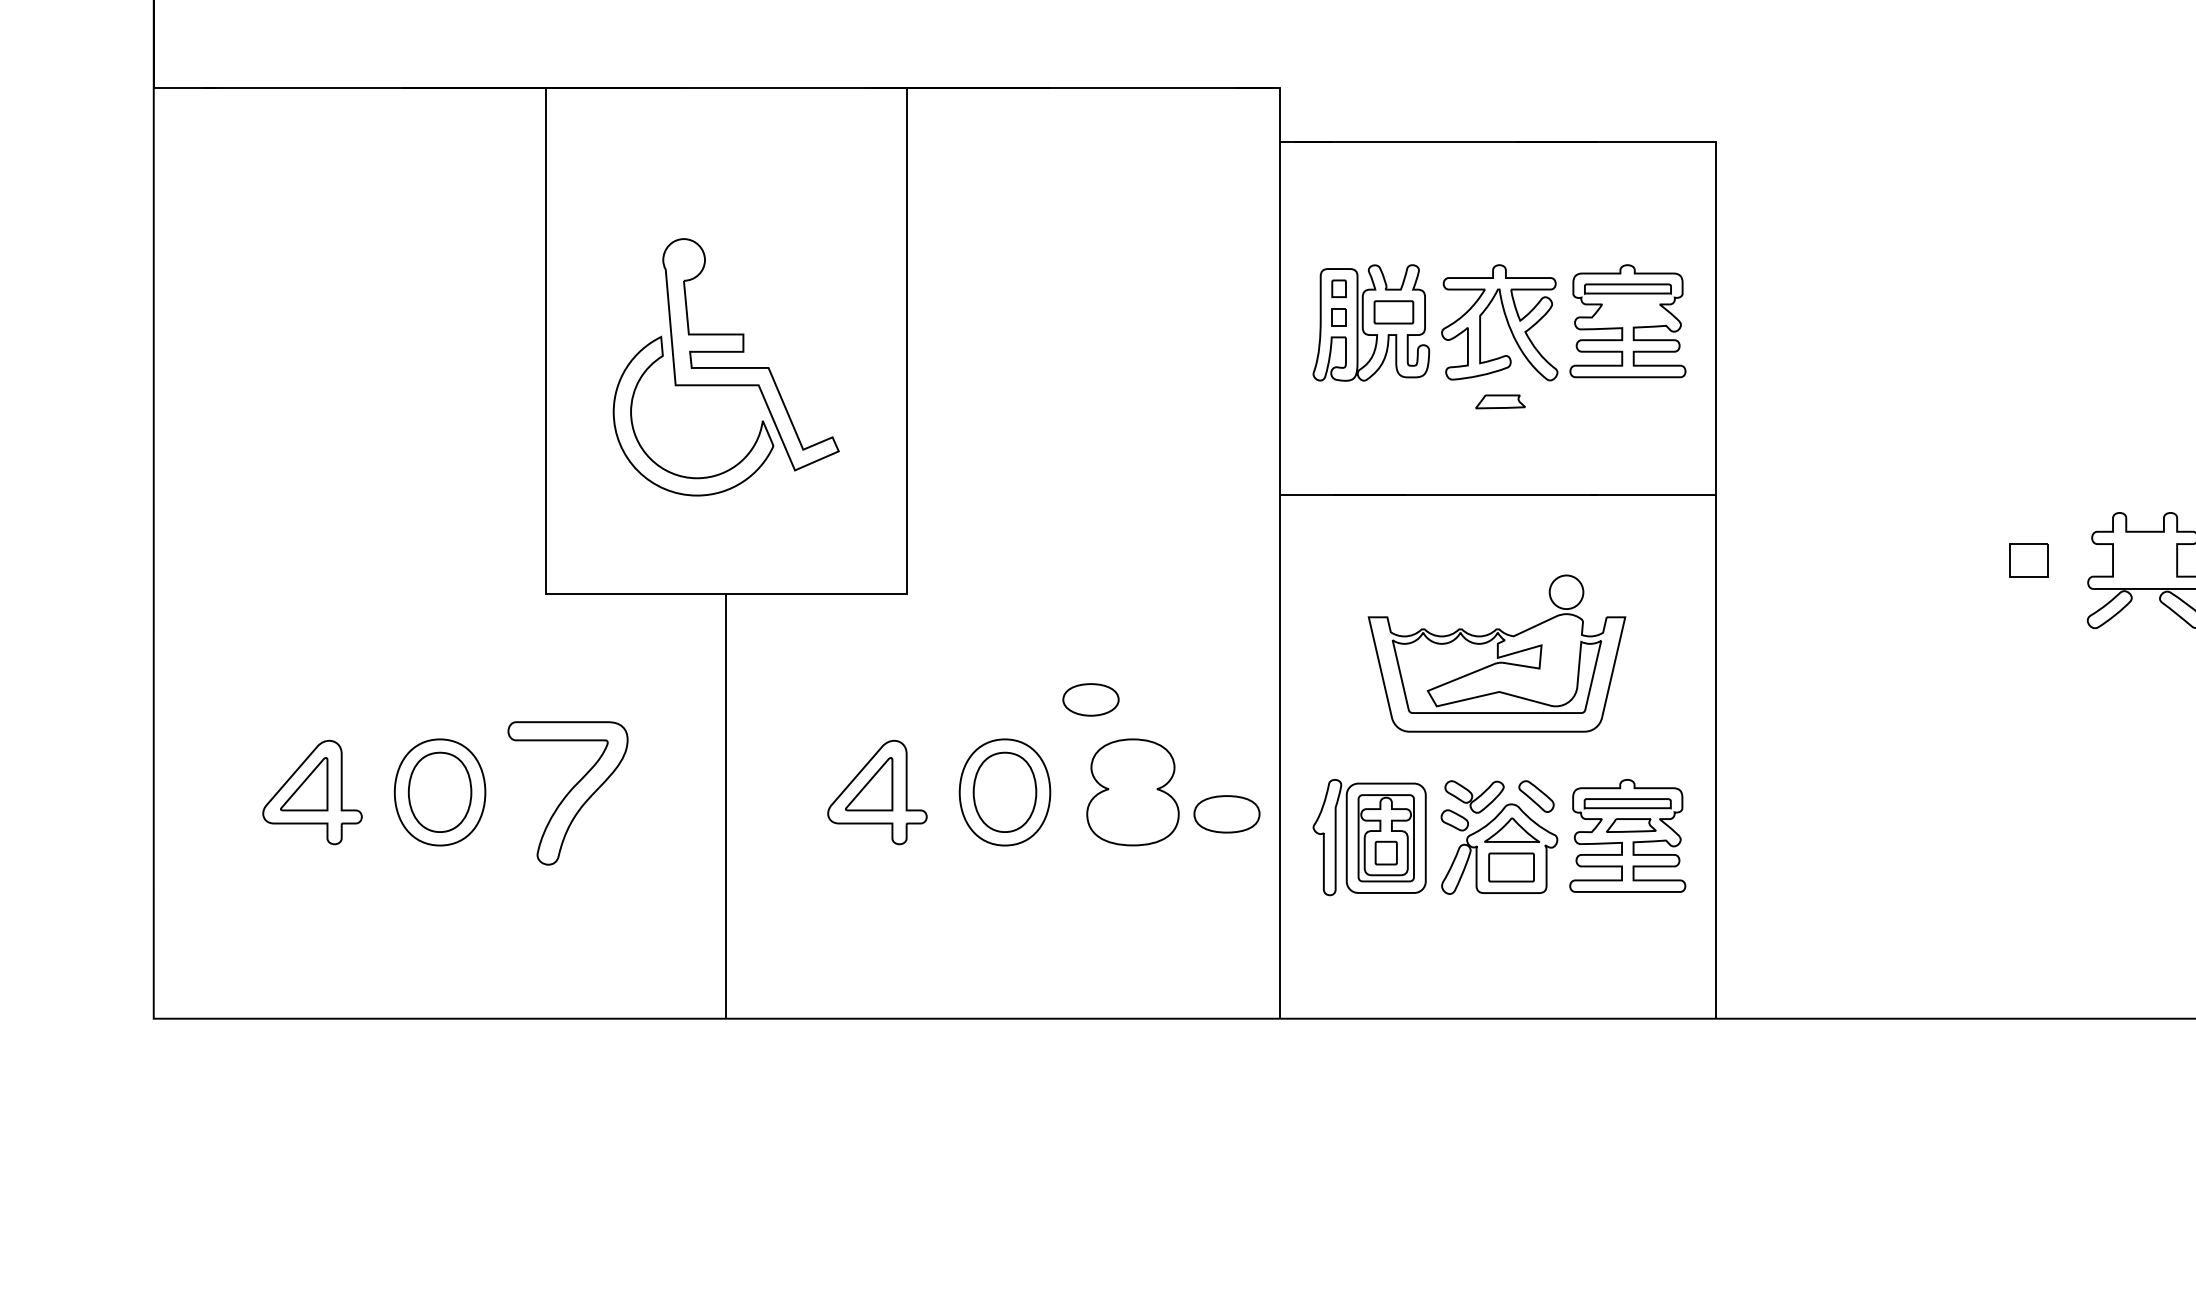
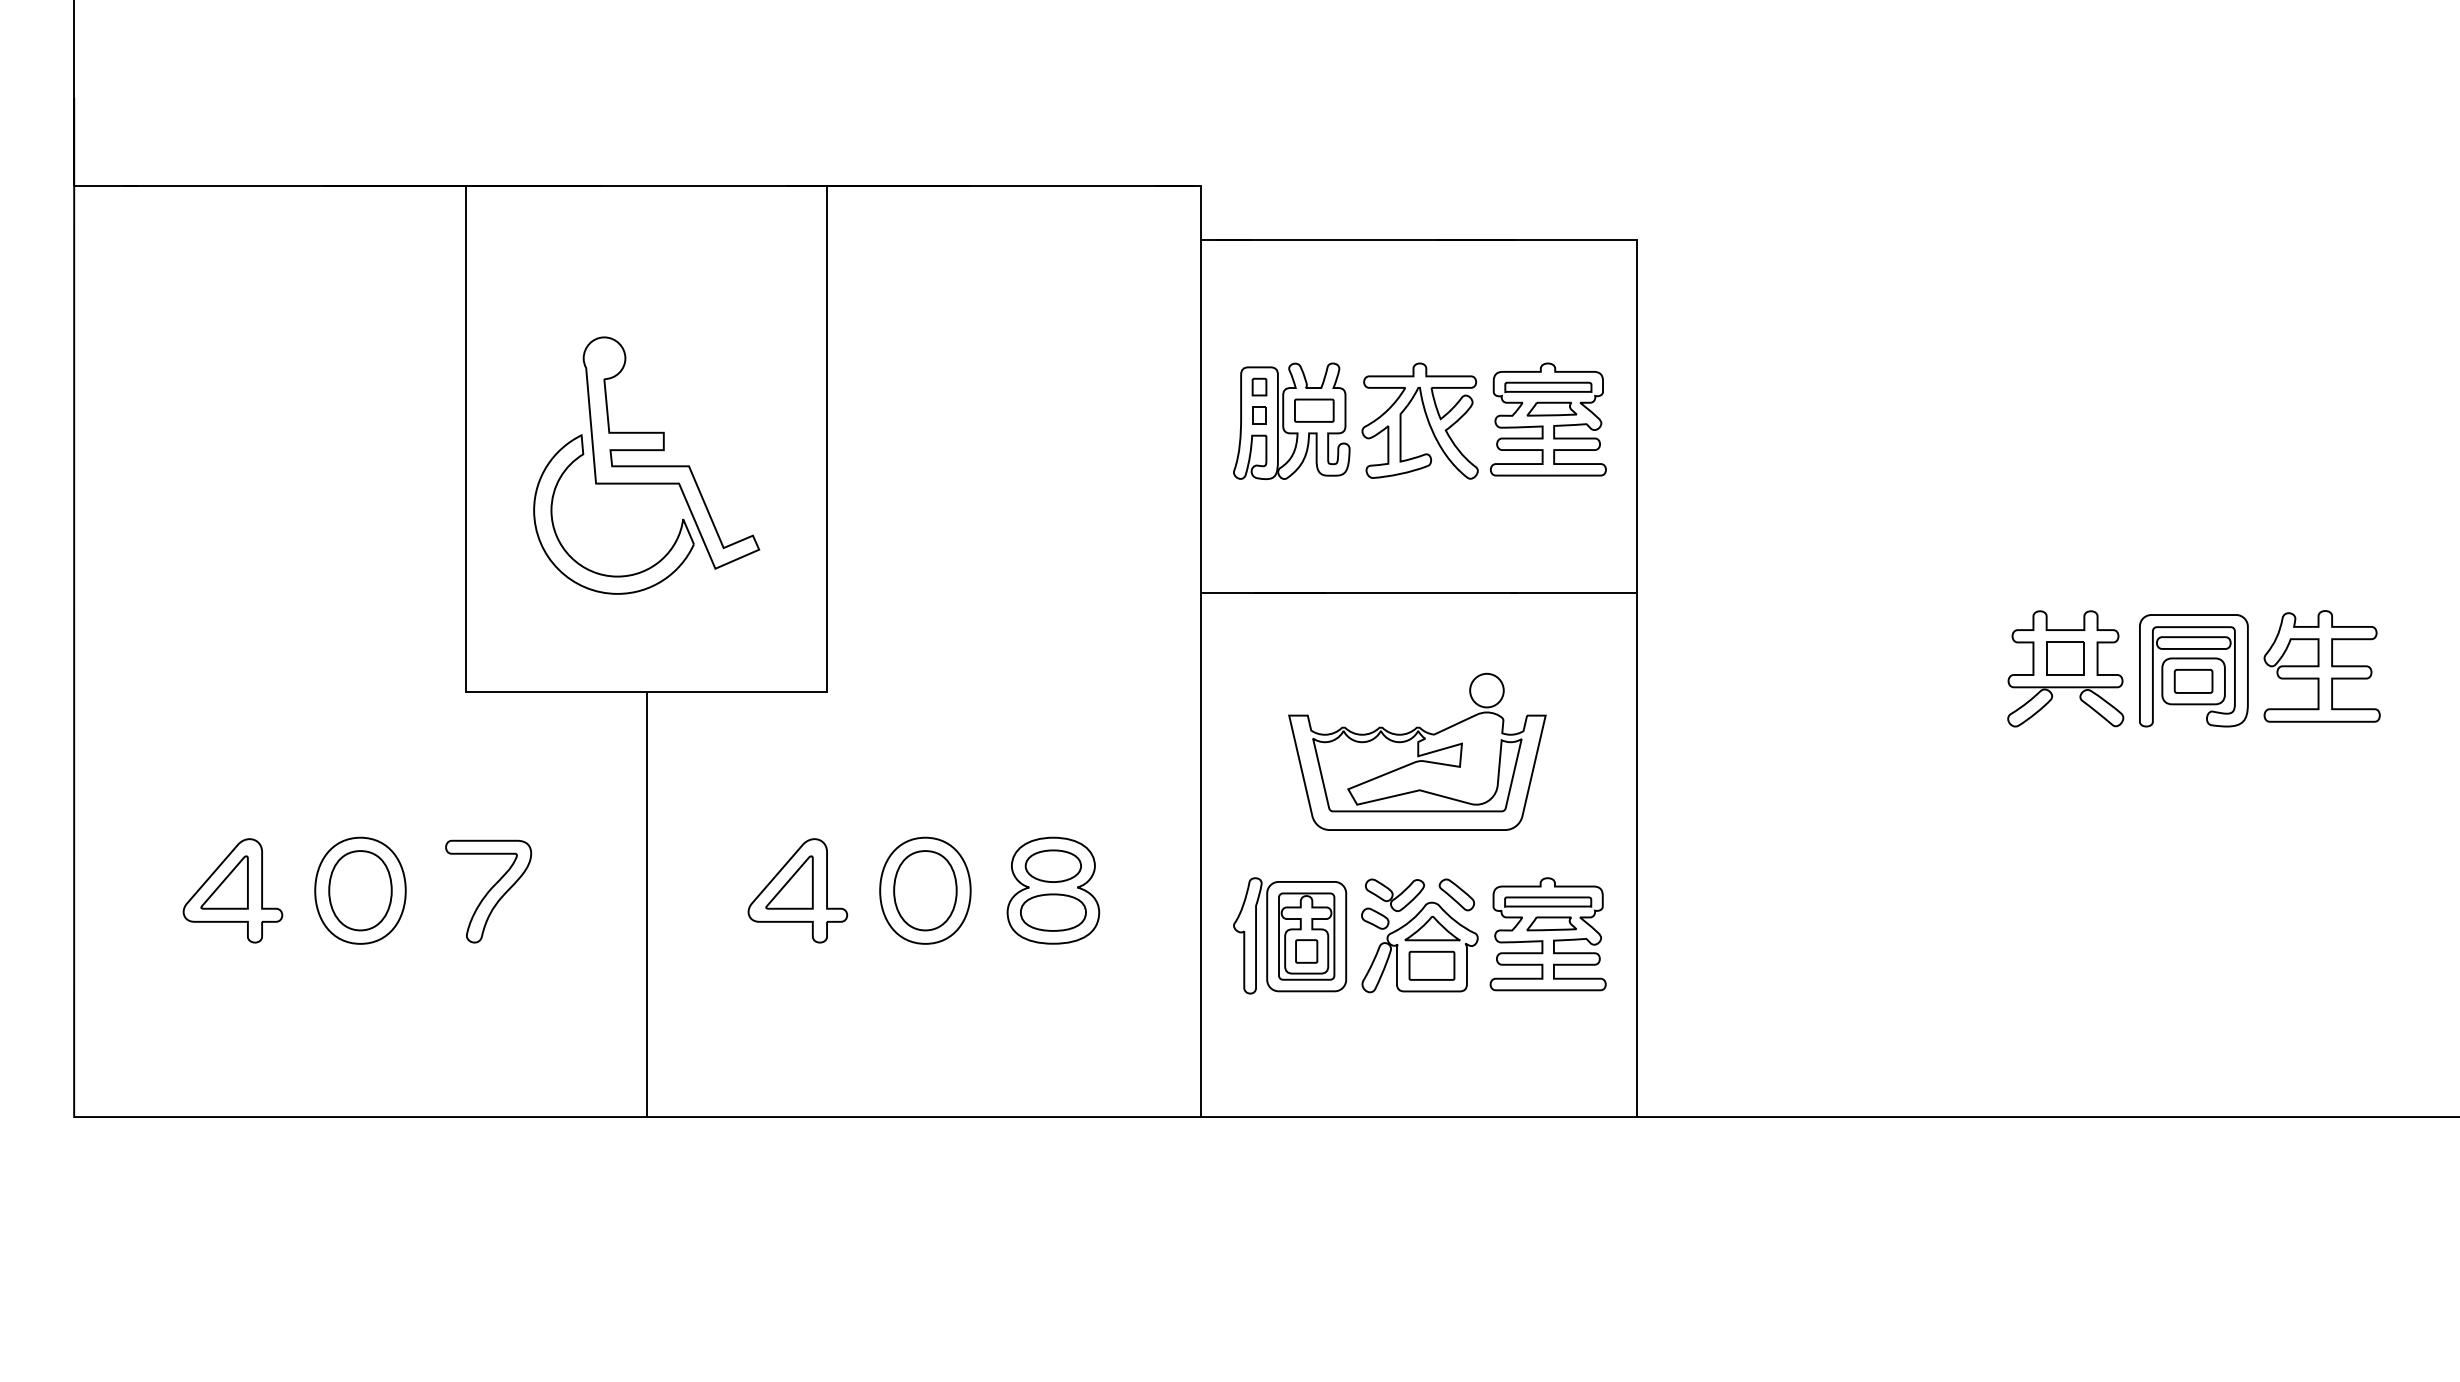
part: (1500, 401) -> (1551, 408), moved
part: (2029, 560) -> (2065, 658), moved
part: (1090, 699) -> (1052, 865), moved
part: (568, 793) -> (488, 891), size x0.71
part: (1227, 814) -> (1053, 912), moved

